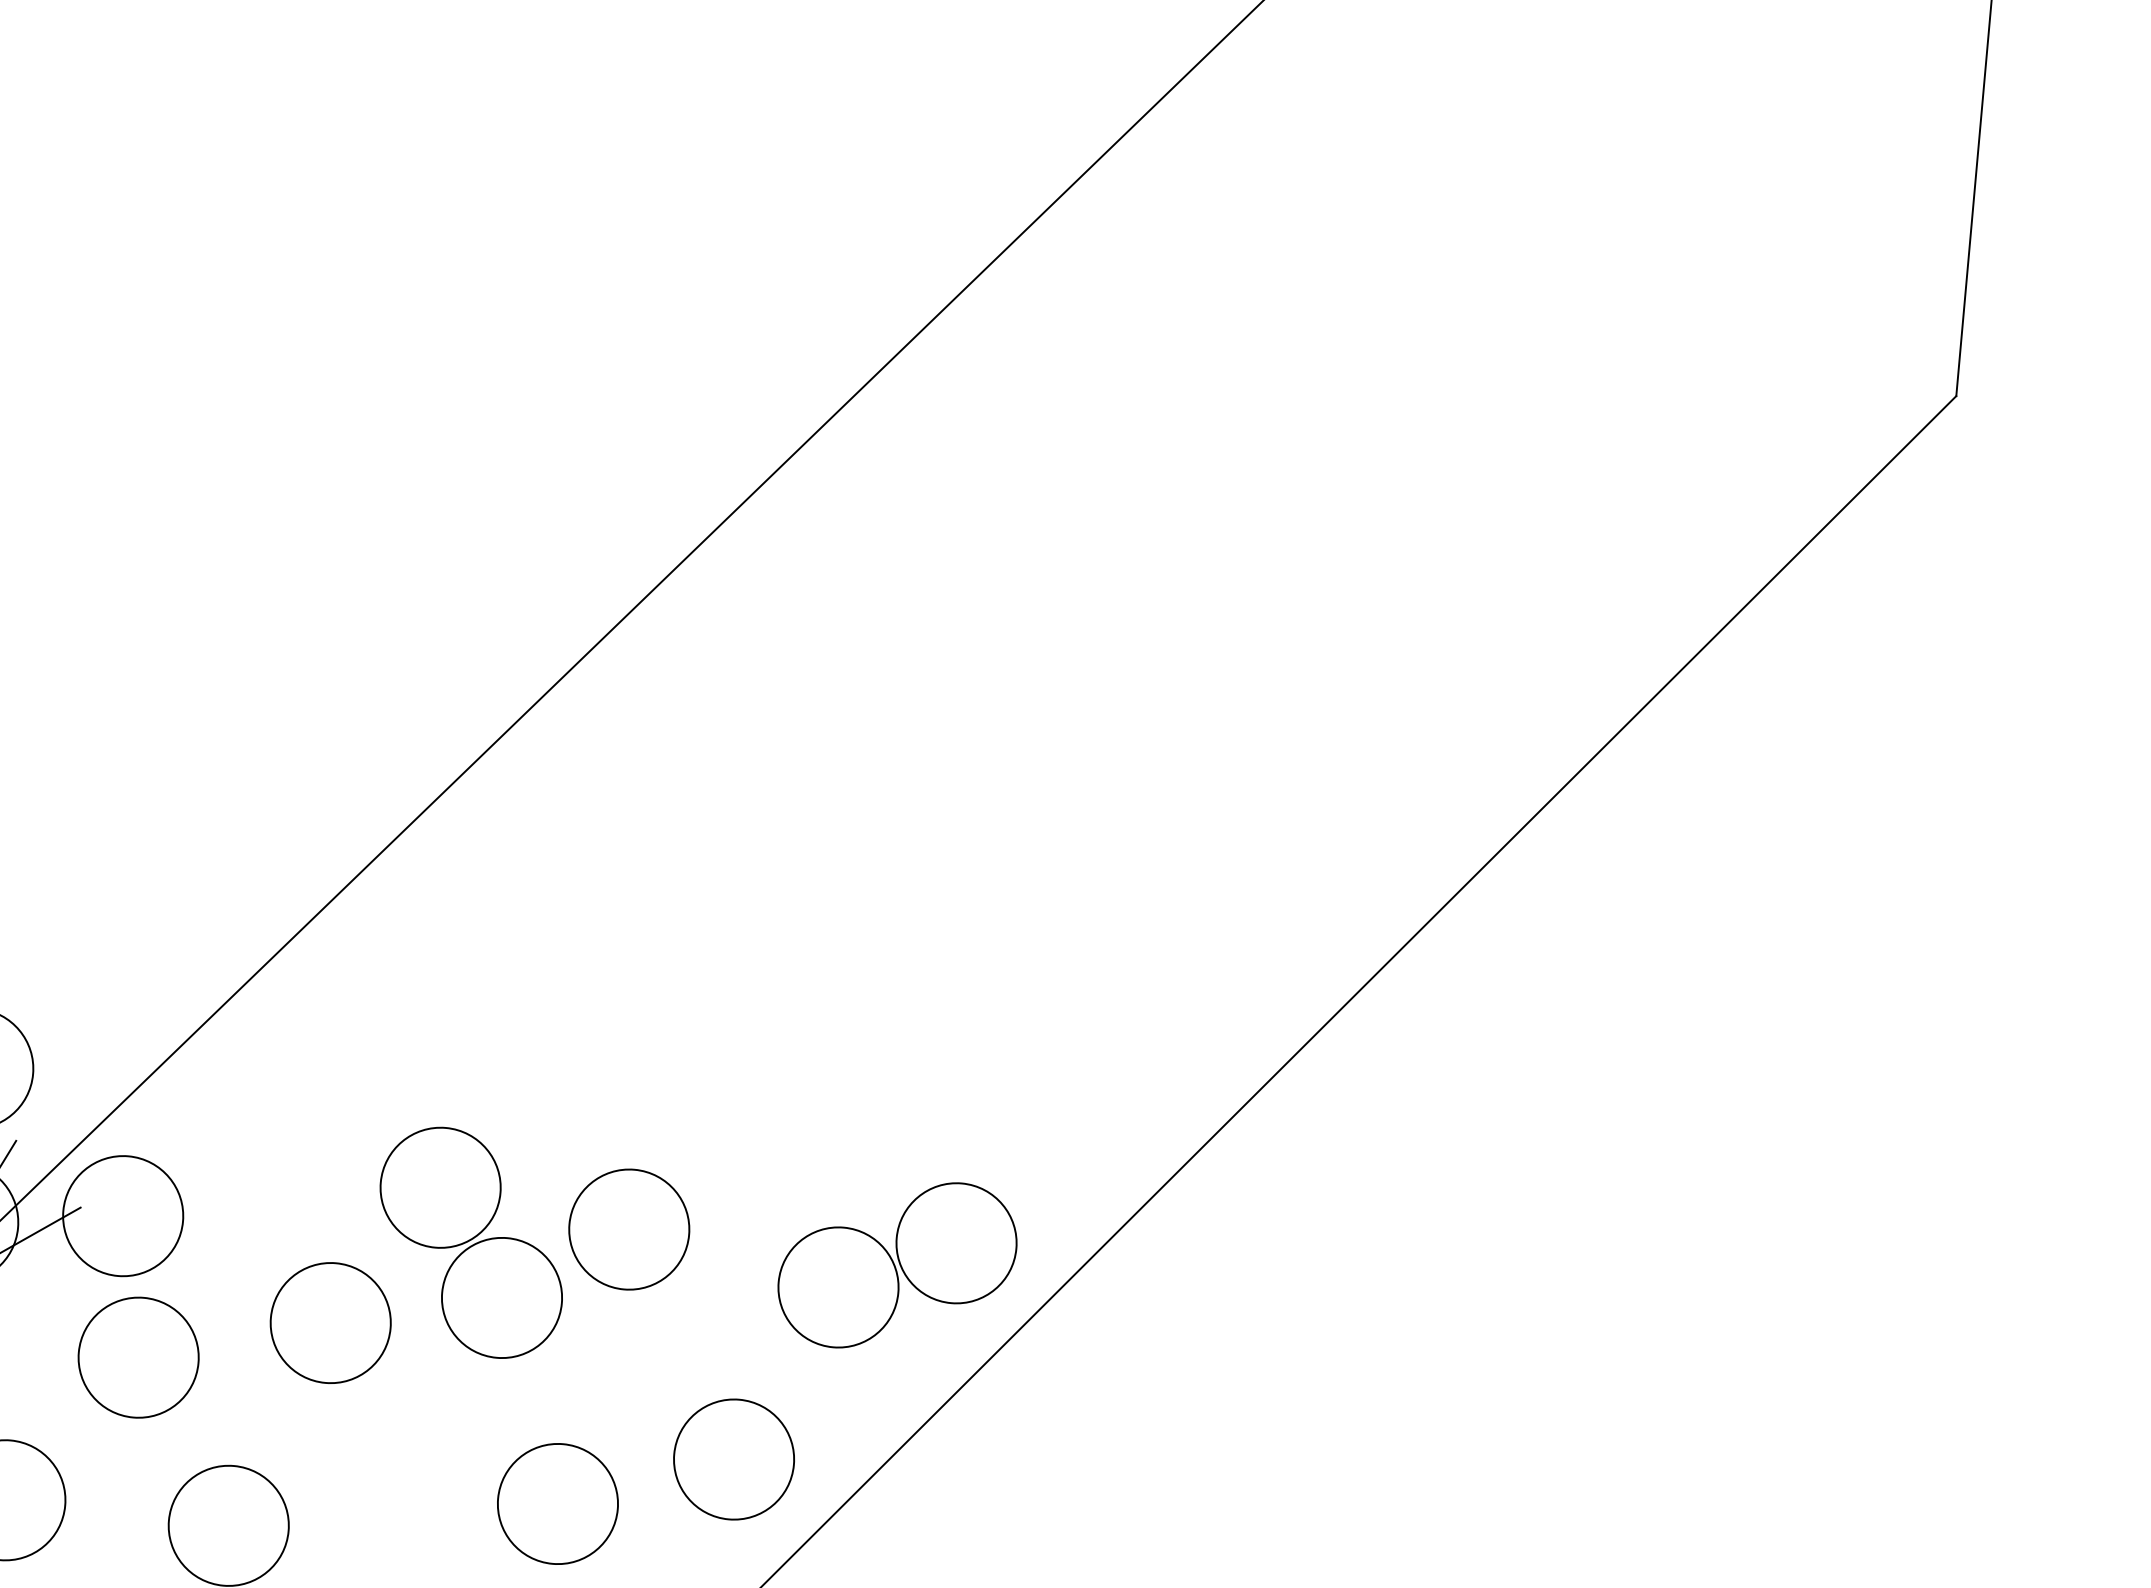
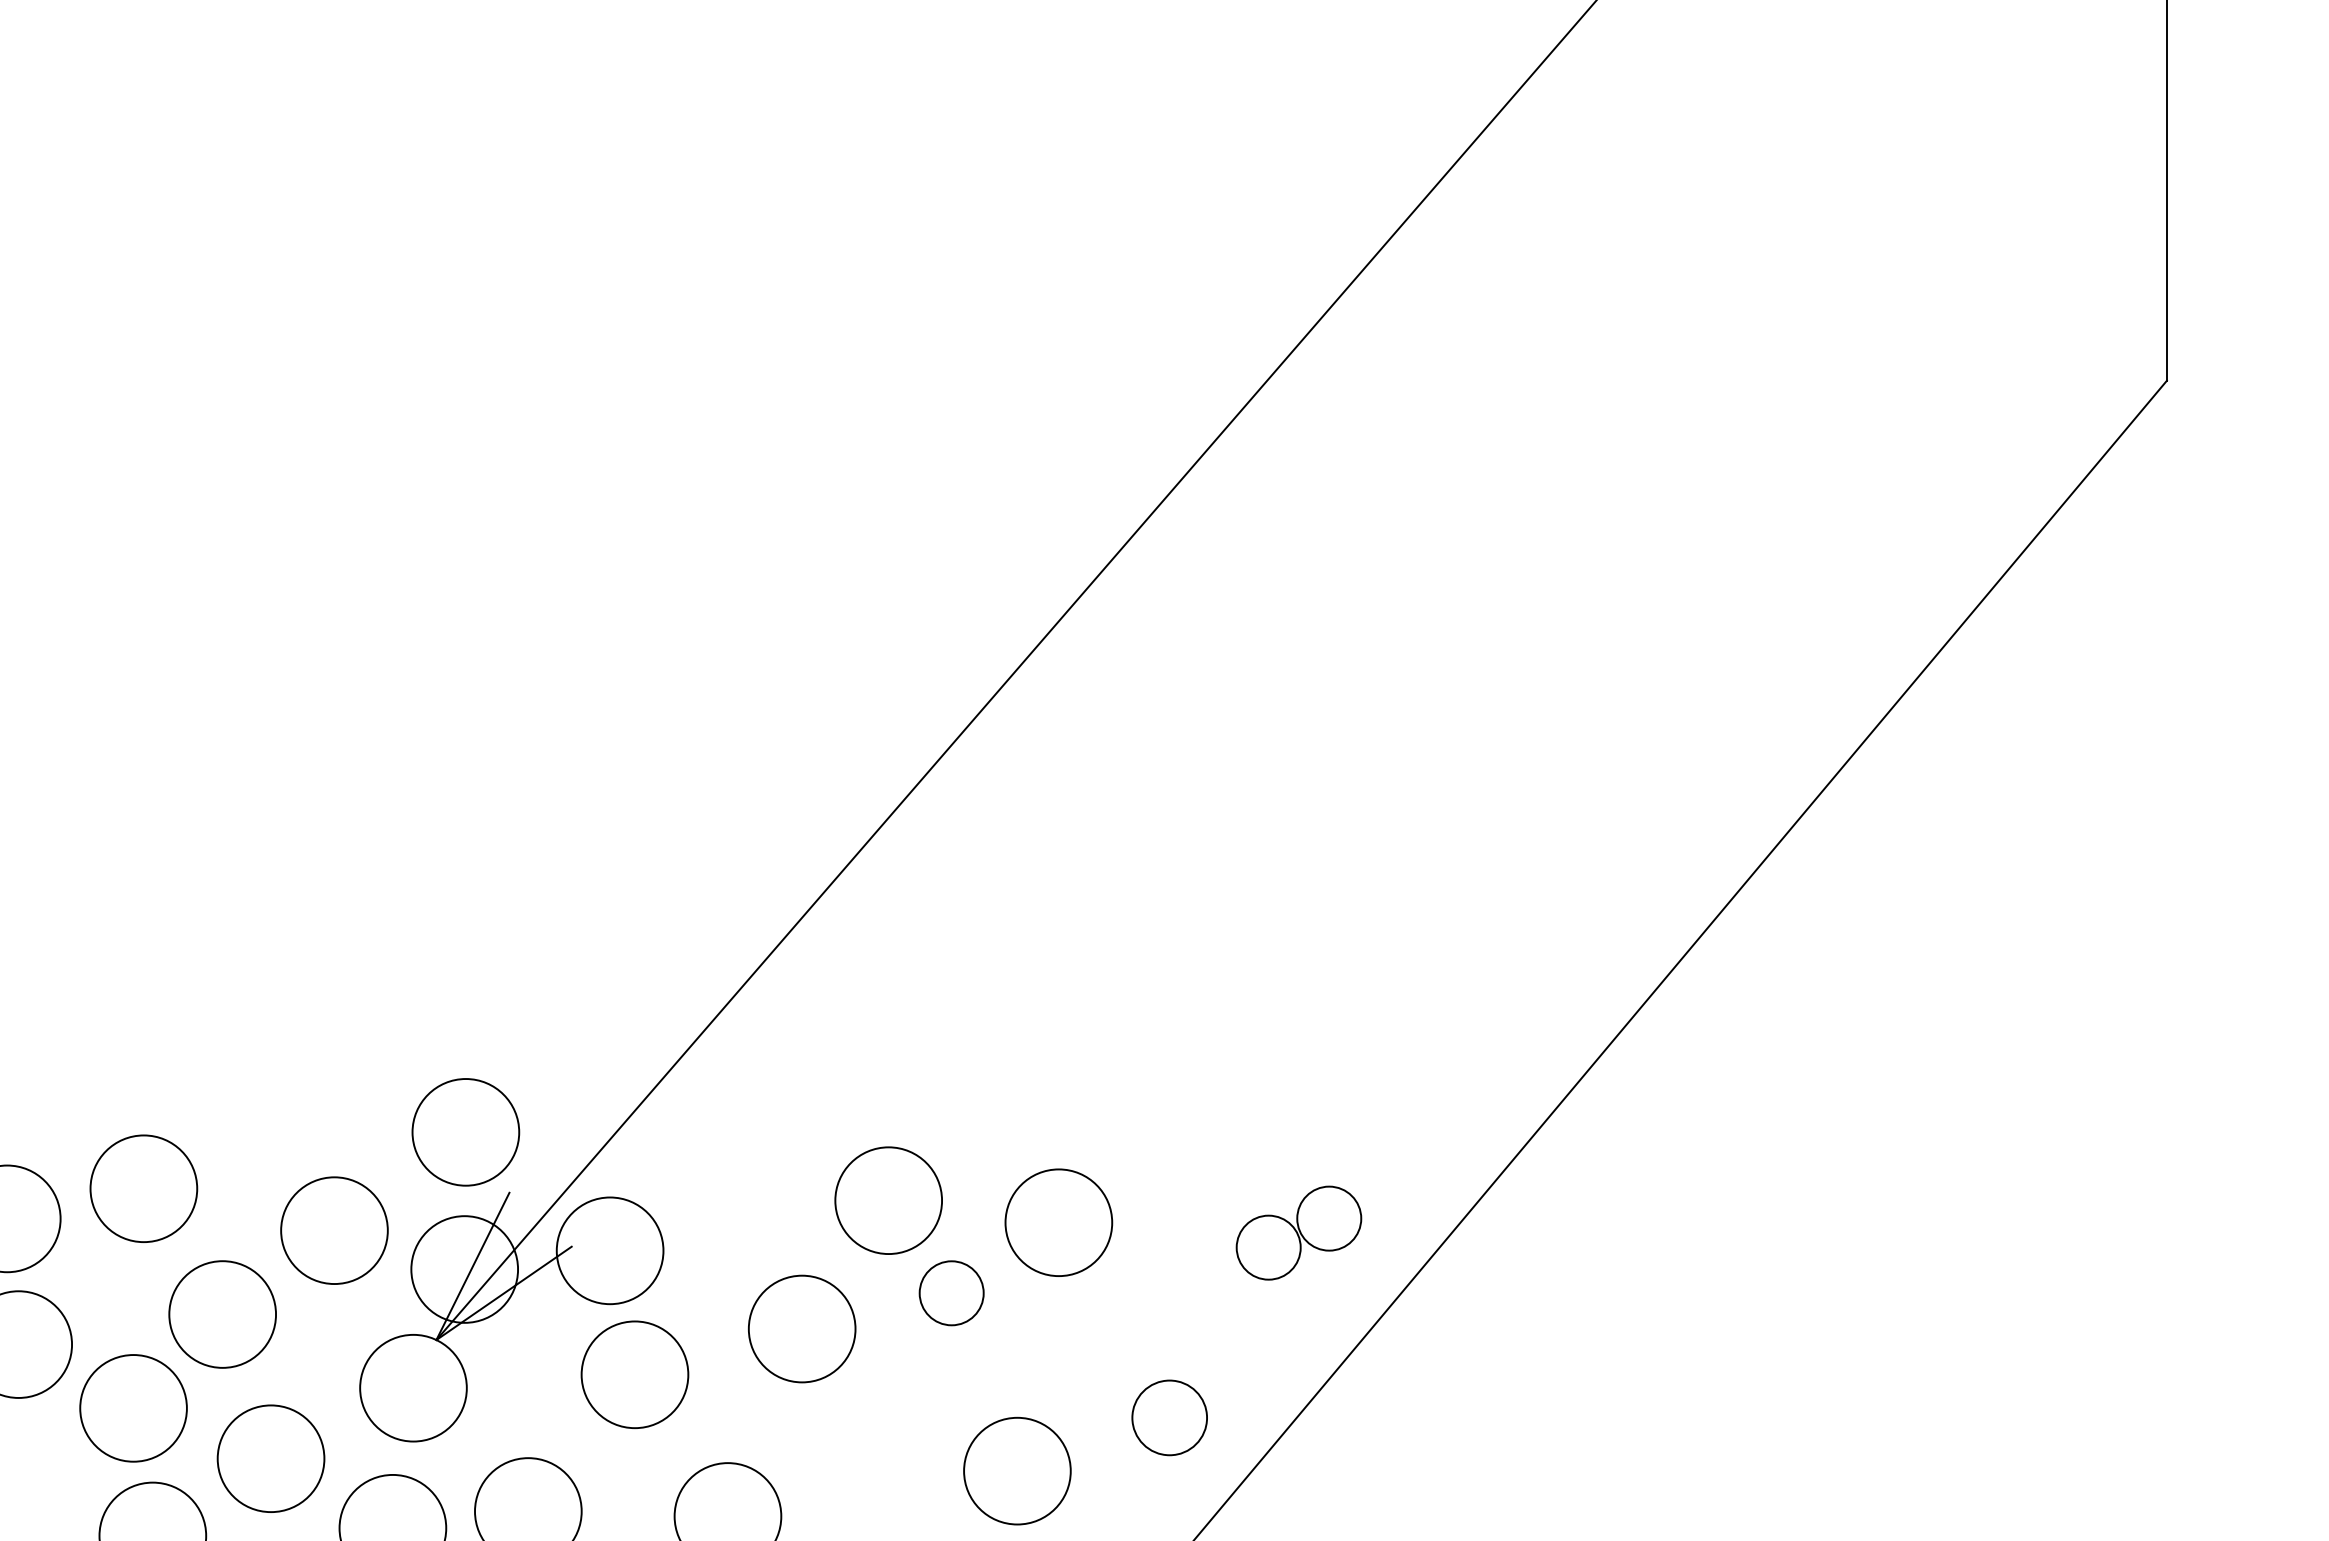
part: (897, 1264) -> (1298, 1232), size x0.6
circle: (501, 1297) -> (951, 1292), size x0.6
circle: (733, 1459) -> (1169, 1417), size x0.7

